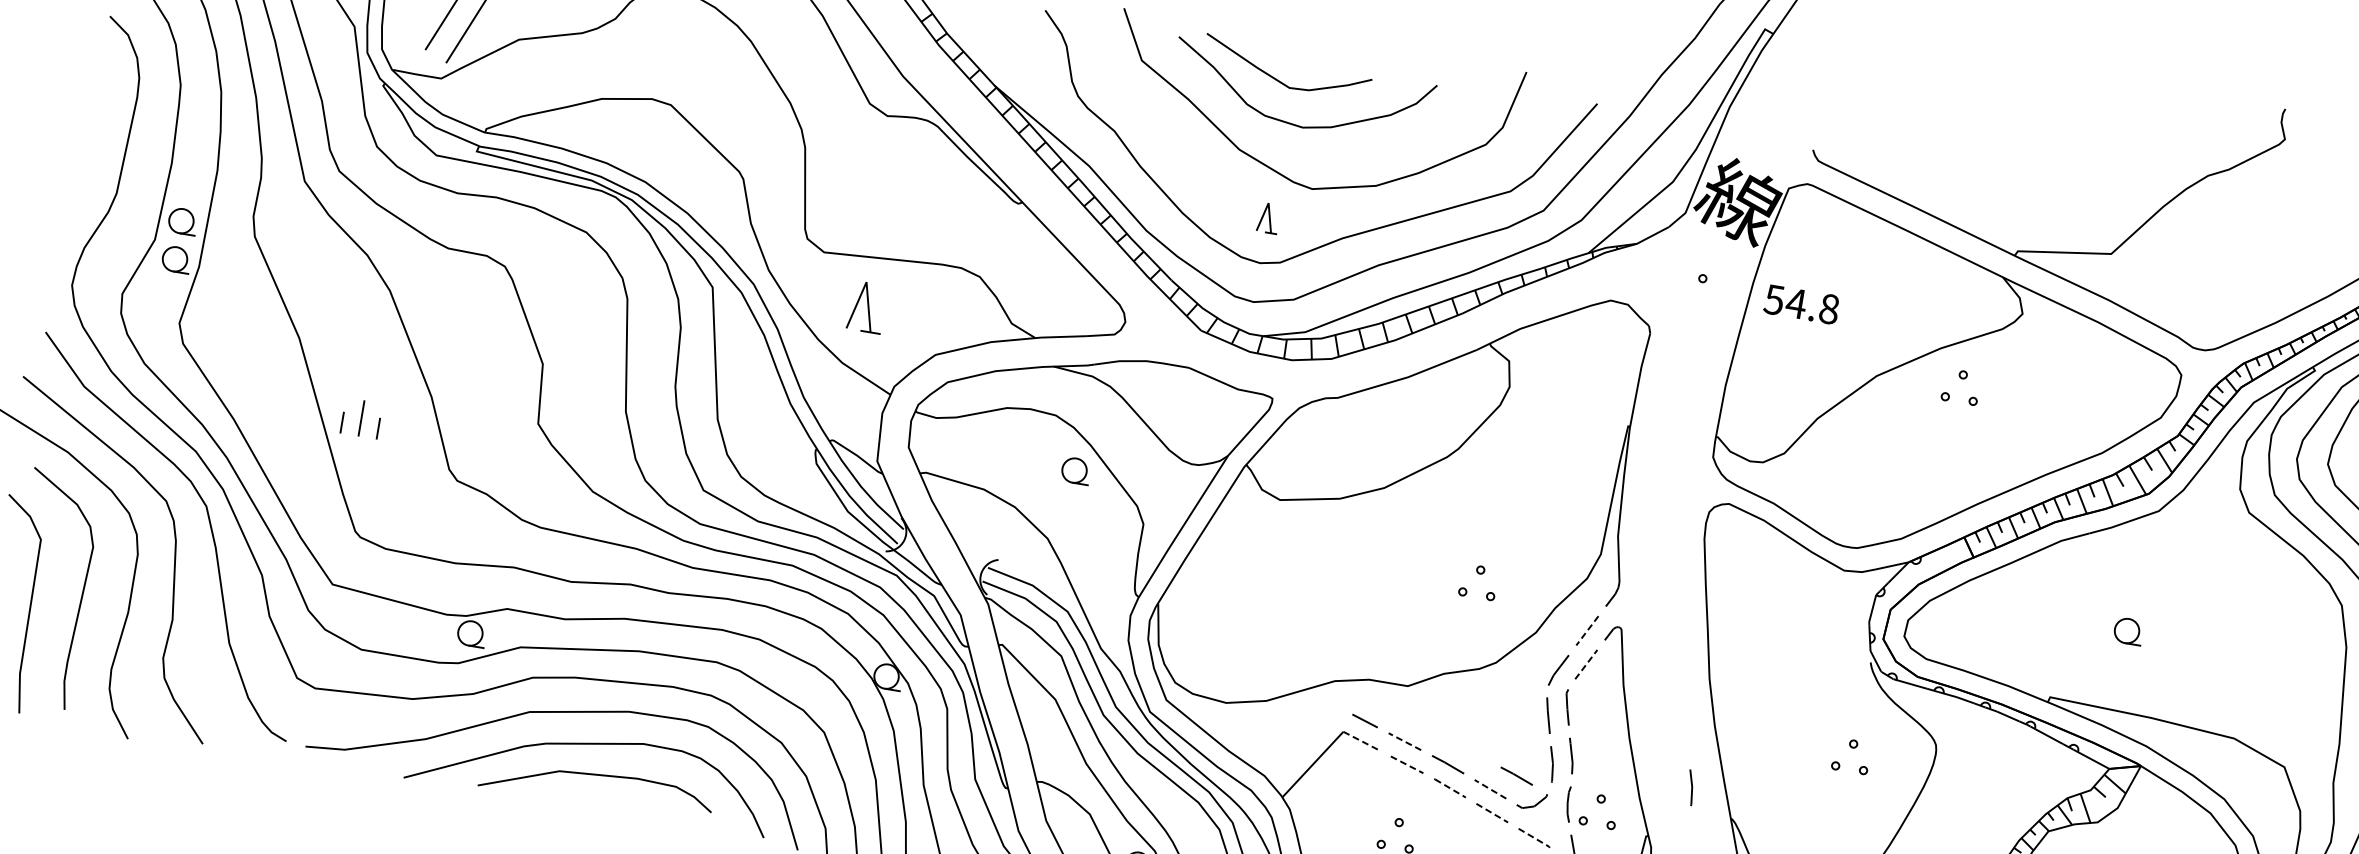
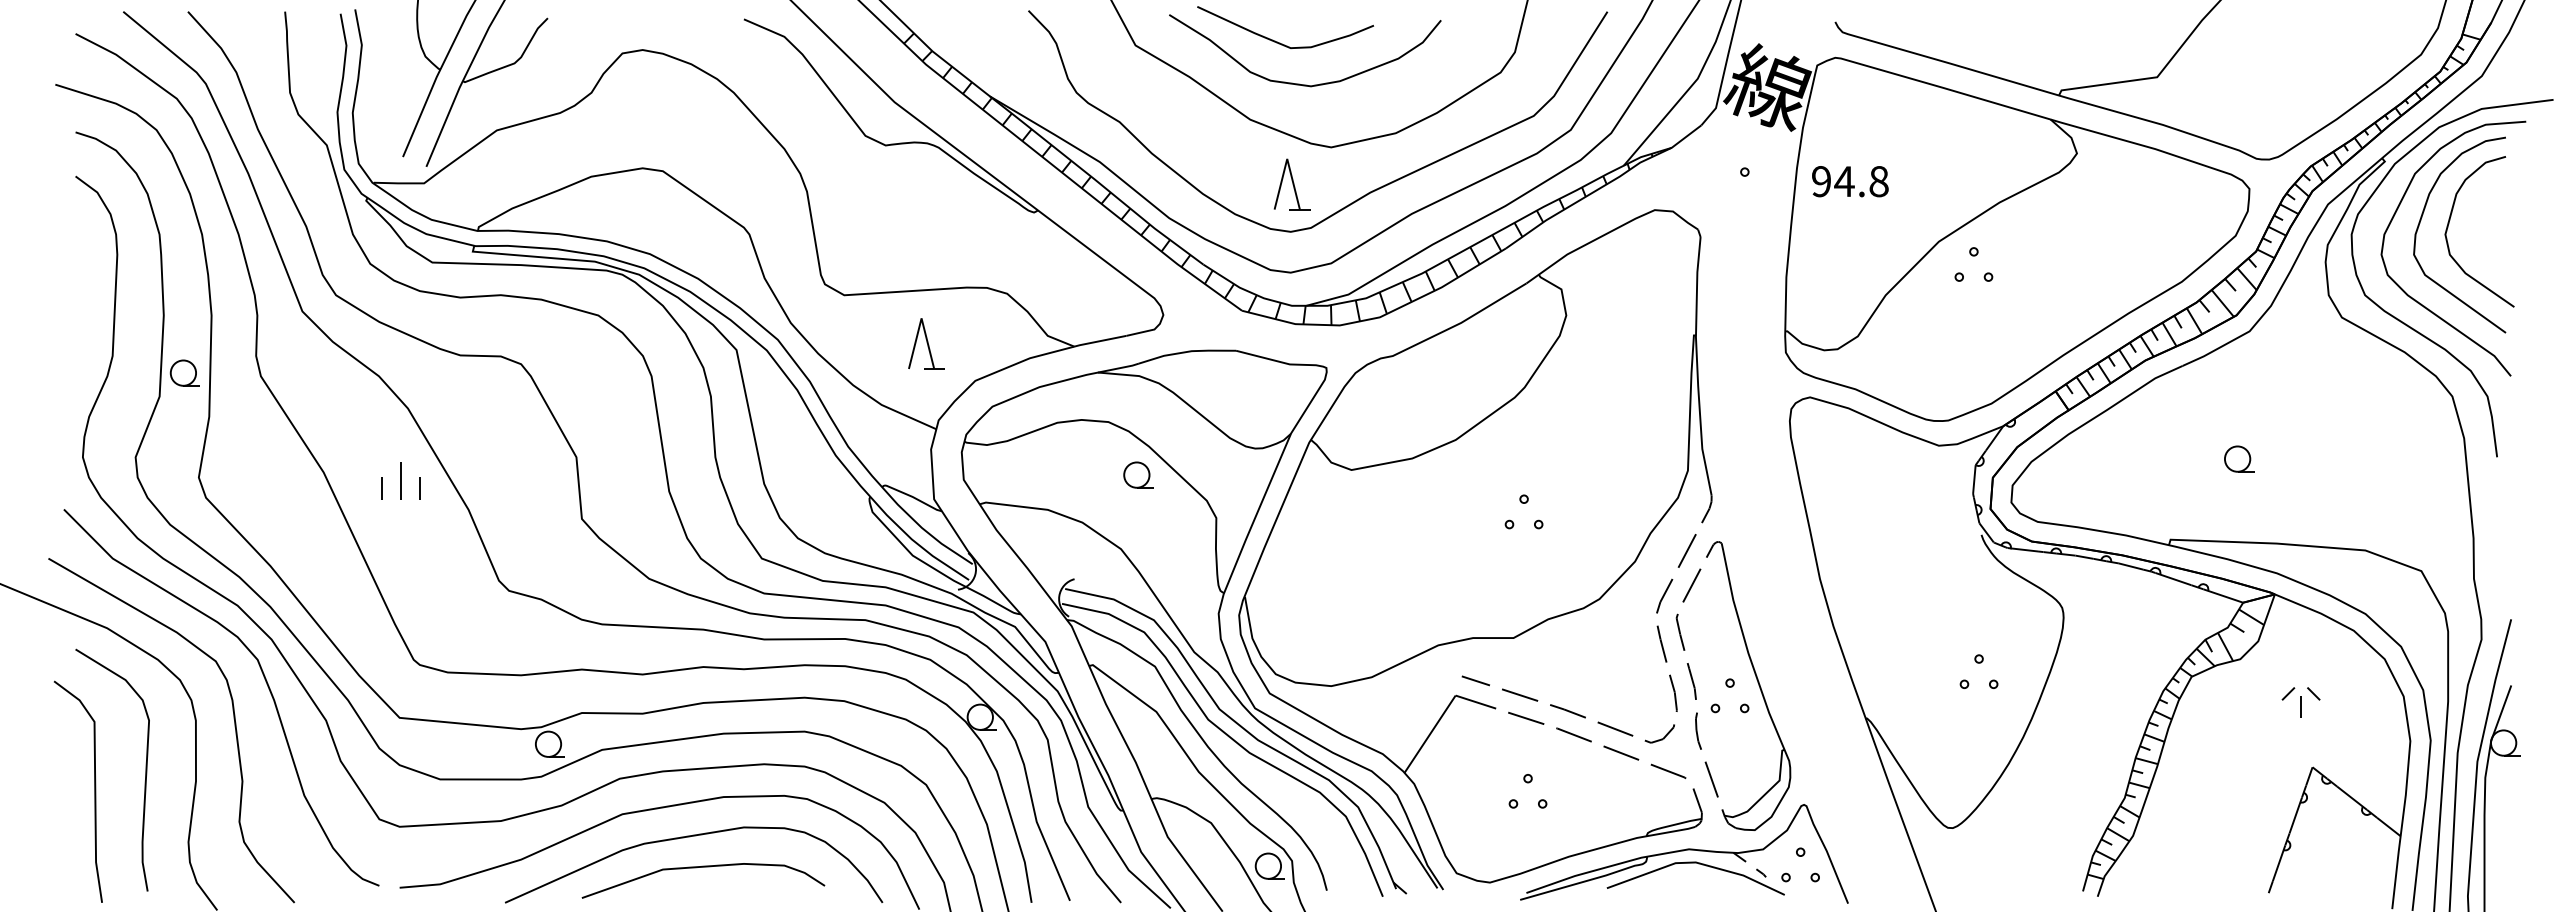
part: (1268, 218) -> (1291, 184), size x1.67
part: (176, 258) -> (184, 412), removed
text: (1773, 299) -> (1820, 181), 54.8 -> 94.8
part: (867, 306) -> (926, 343), moved
part: (1962, 379) -> (1973, 256), moved
part: (361, 418) -> (400, 480), moved
part: (1479, 574) -> (1523, 503), moved
line: (1587, 630) -> (1687, 550), dashed -> solid
line: (1585, 664) -> (1691, 585), dashed -> solid
line: (1362, 741) -> (1476, 702), dashed -> solid
line: (1405, 742) -> (1520, 695), dashed -> solid
part: (1852, 748) -> (1978, 663), moved
line: (1407, 764) -> (1526, 718), dashed -> solid
line: (1516, 776) -> (1639, 711), removed
part: (1690, 786) -> (1819, 692), removed
line: (1451, 789) -> (1575, 735), dashed -> solid
line: (1490, 789) -> (1615, 729), dashed -> solid
part: (1600, 803) -> (1729, 687), moved
line: (1492, 813) -> (1621, 753), dashed -> solid
line: (1534, 838) -> (1668, 771), dashed -> solid

